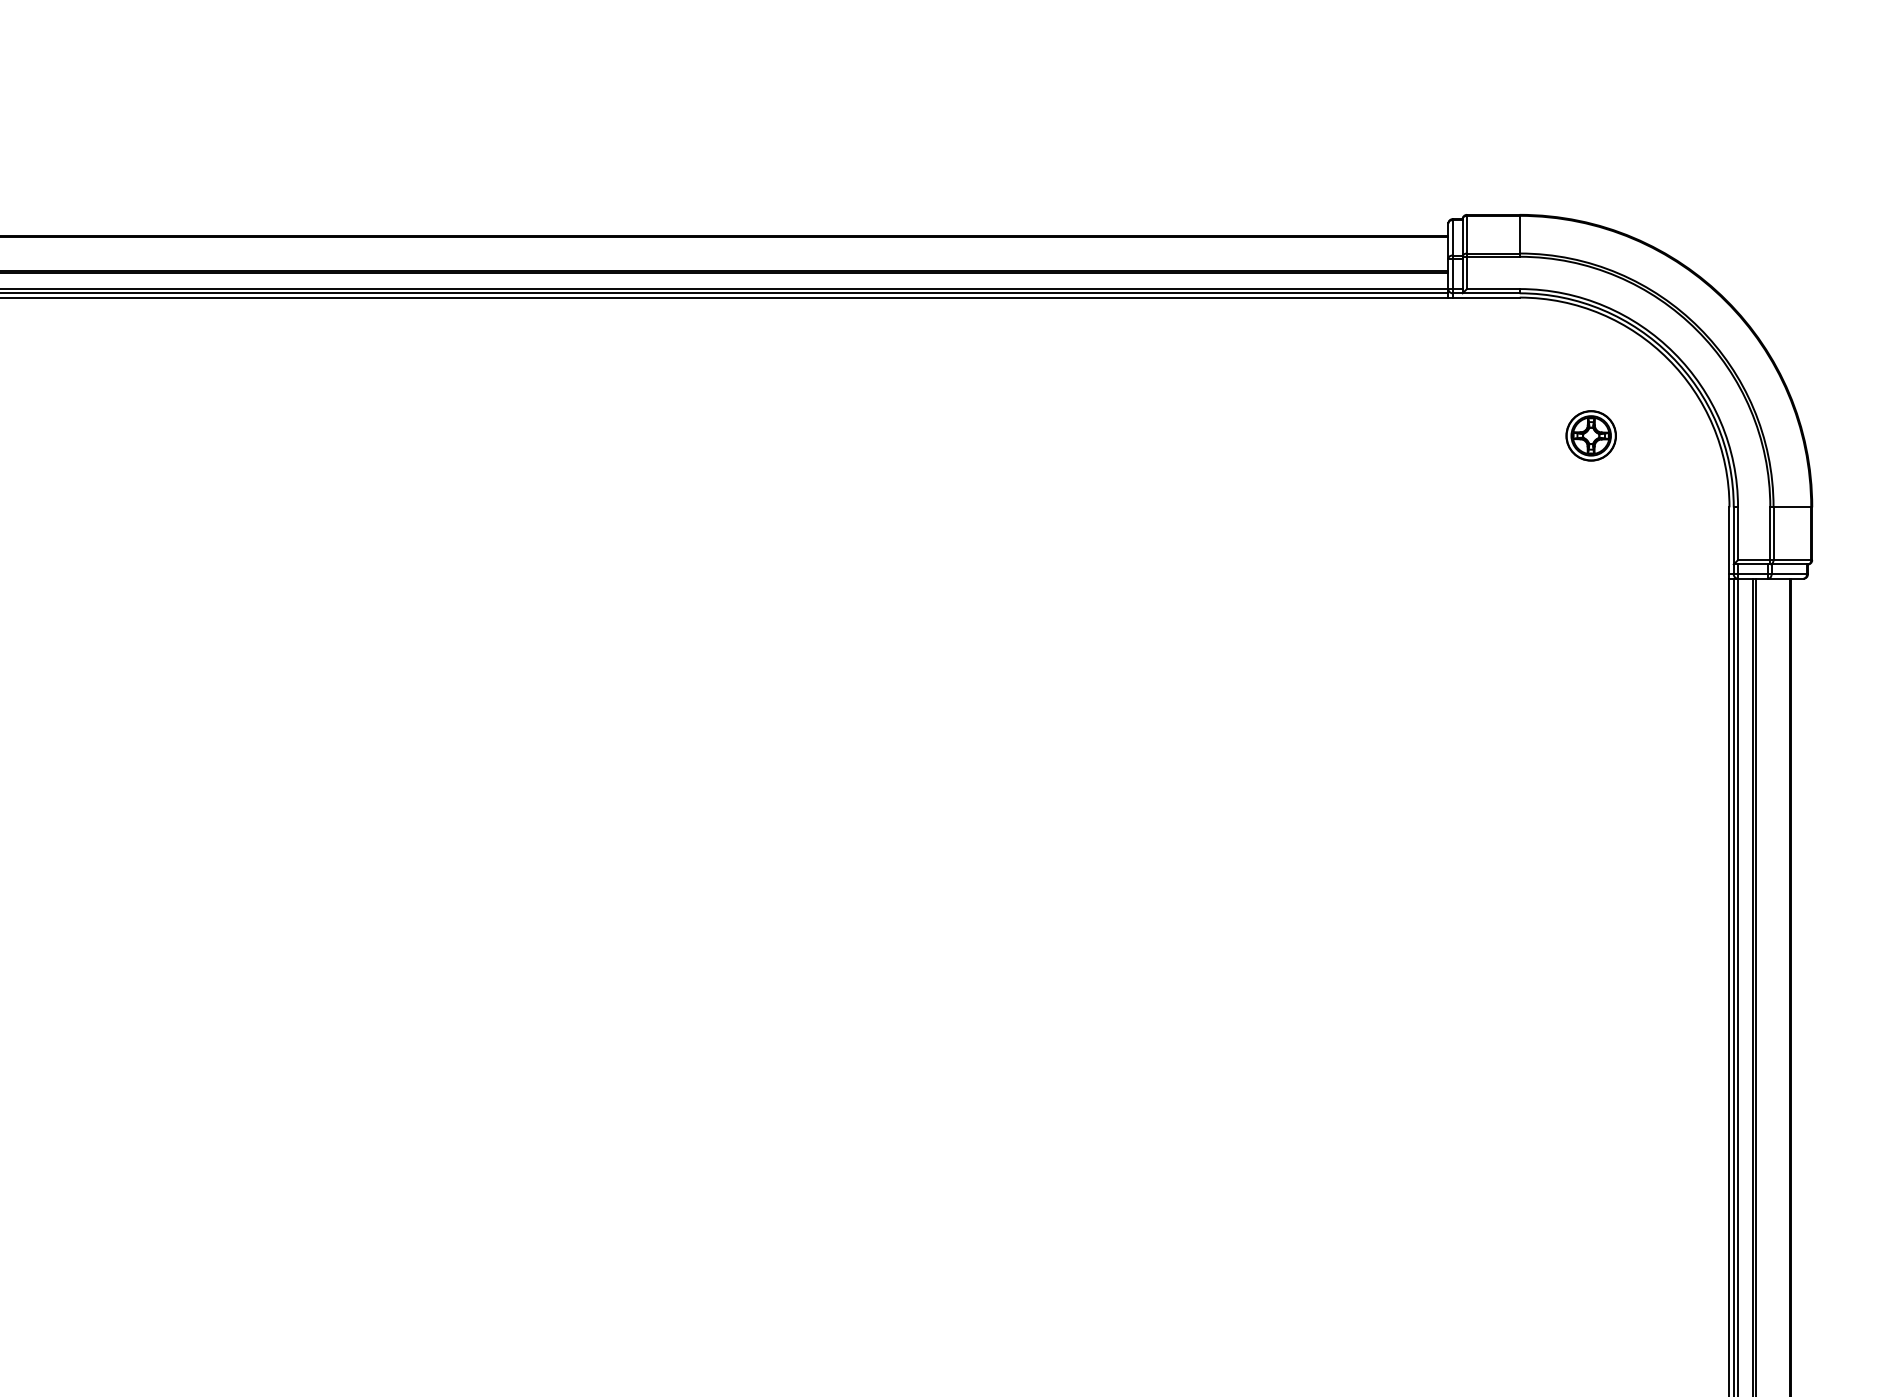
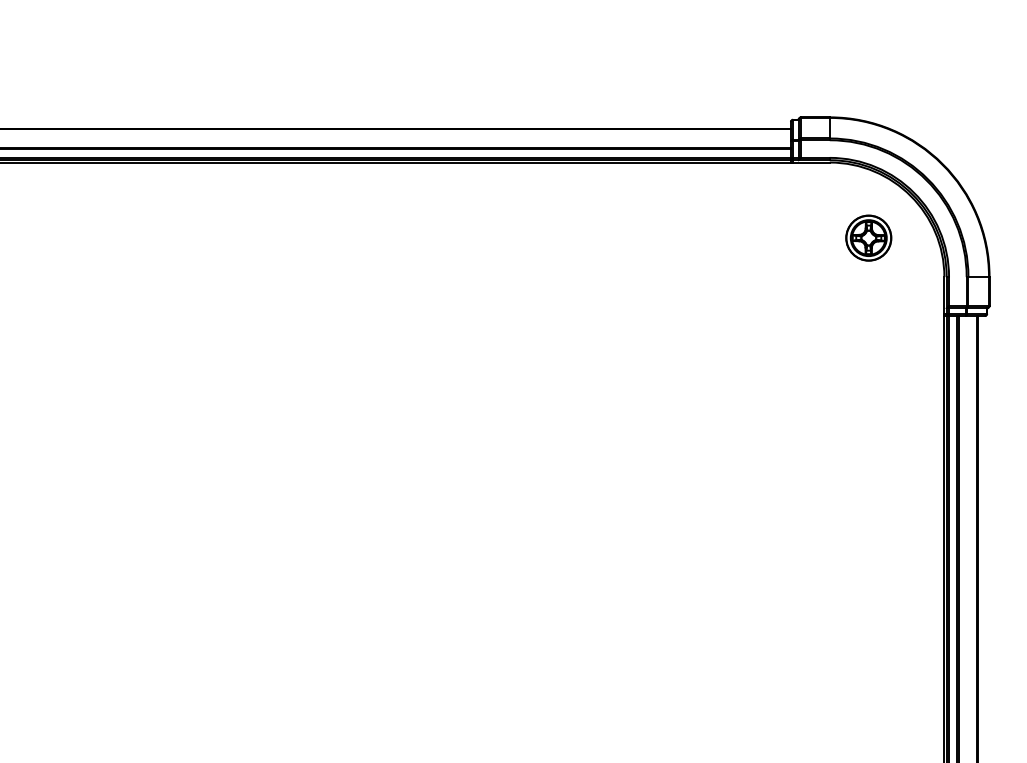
part: (1590, 434) -> (868, 237), size x1.67

